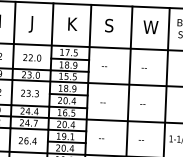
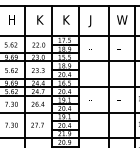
text: (34, 24) -> (39, 21), J -> K
text: (107, 27) -> (91, 21), S -> J

